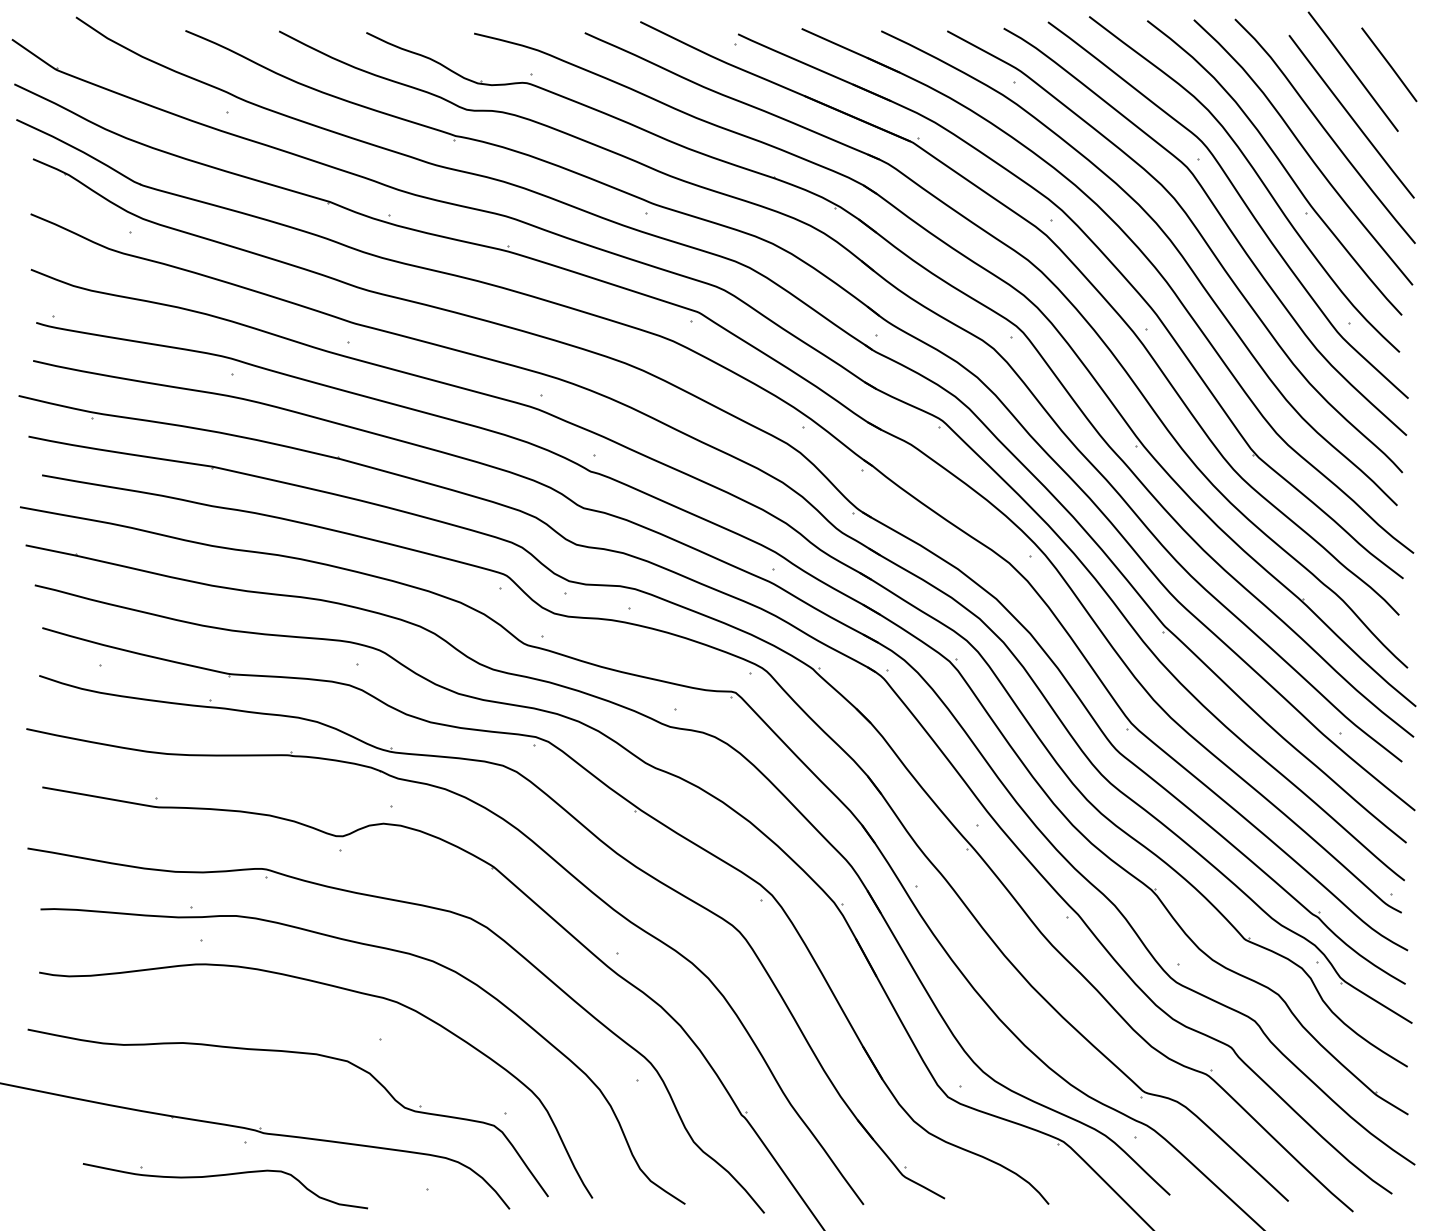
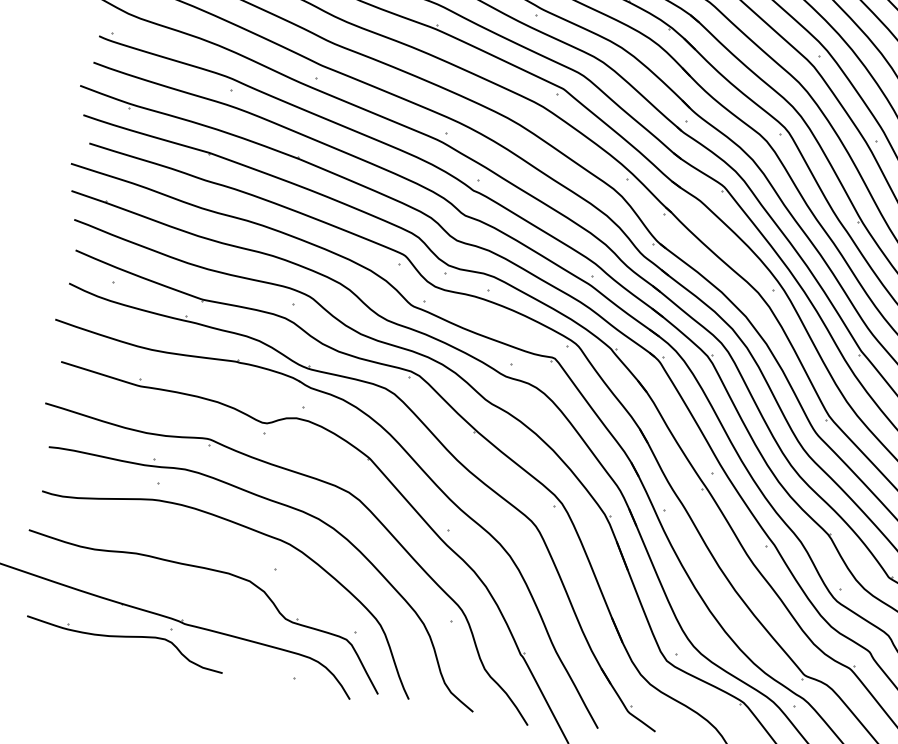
part: (221, 1176) -> (122, 637), moved

